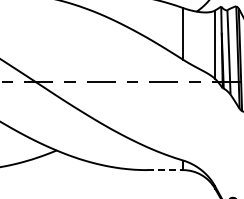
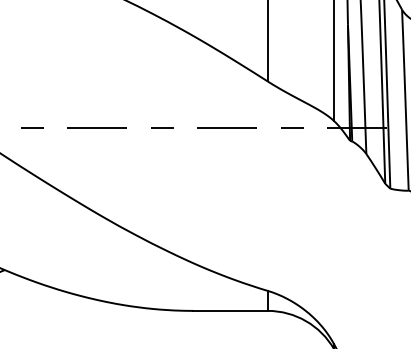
line: (165, 170) -> (231, 311), dashed -> solid

